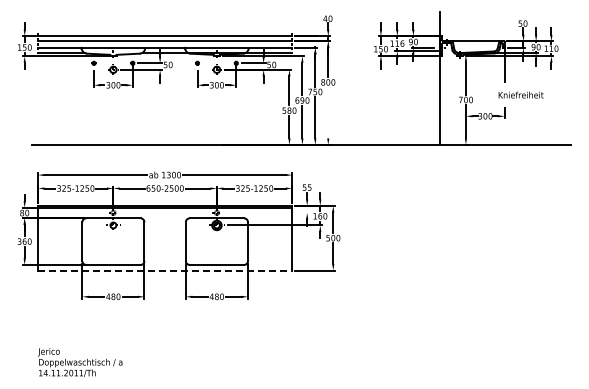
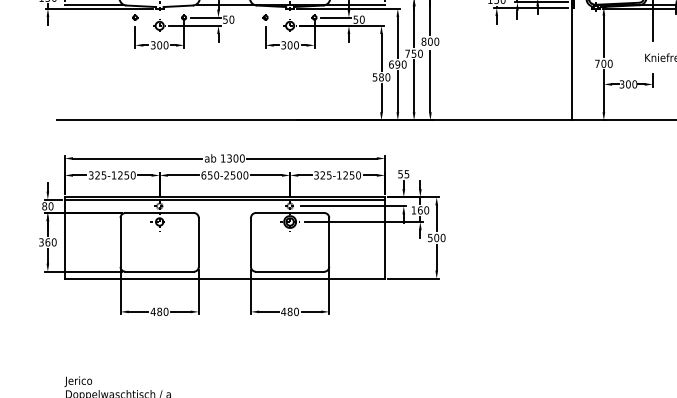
line: (328, 113) -> (430, 80), added
line: (267, 212) -> (353, 205), added
line: (165, 270) -> (225, 278), dashed -> solid

